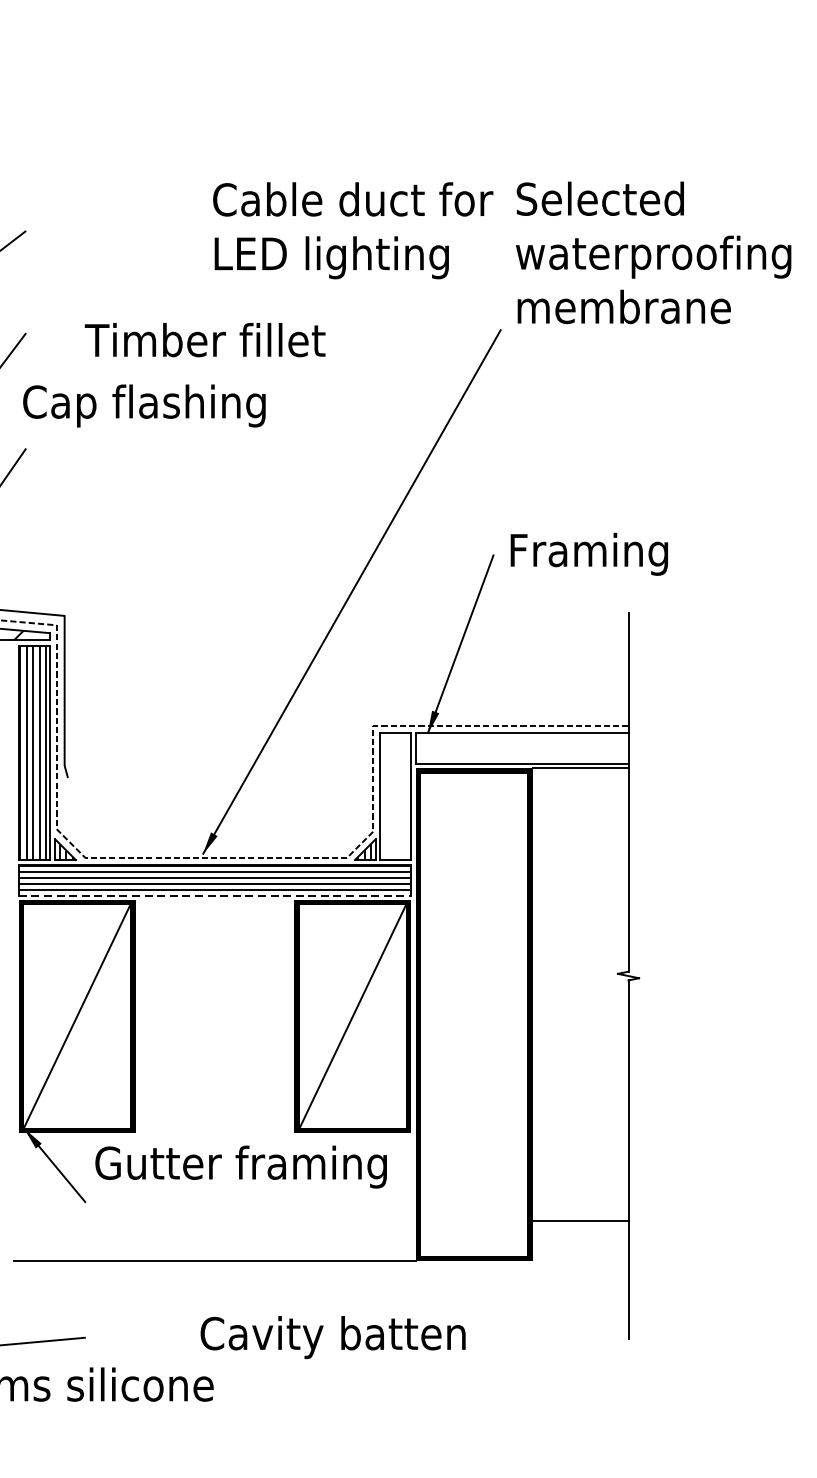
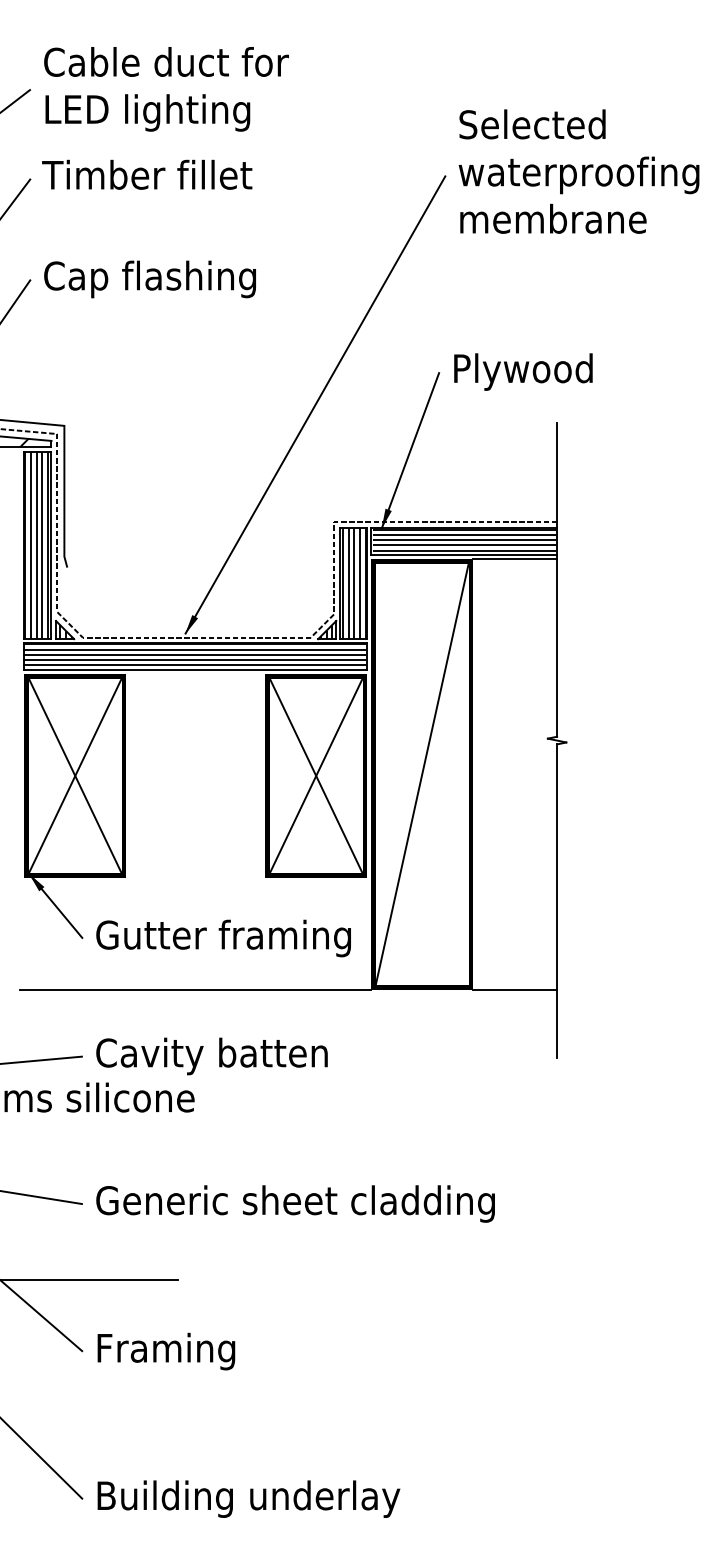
text: (353, 230) -> (166, 89), moved
text: (652, 252) -> (578, 171), moved
text: (205, 339) -> (147, 174), moved
text: (143, 406) -> (149, 279), moved
text: (591, 553) -> (524, 371), Framing -> Plywood
hatch: (522, 745) -> (464, 539), added
hatch: (395, 796) -> (353, 583), added
line: (215, 895) -> (196, 670), dashed -> solid
line: (473, 1014) -> (421, 774), added
line: (76, 1016) -> (74, 775), added
line: (352, 1016) -> (315, 775), added
text: (241, 1167) -> (223, 938), moved
line: (580, 1220) -> (515, 989), moved
text: (332, 1337) -> (211, 1056), moved

